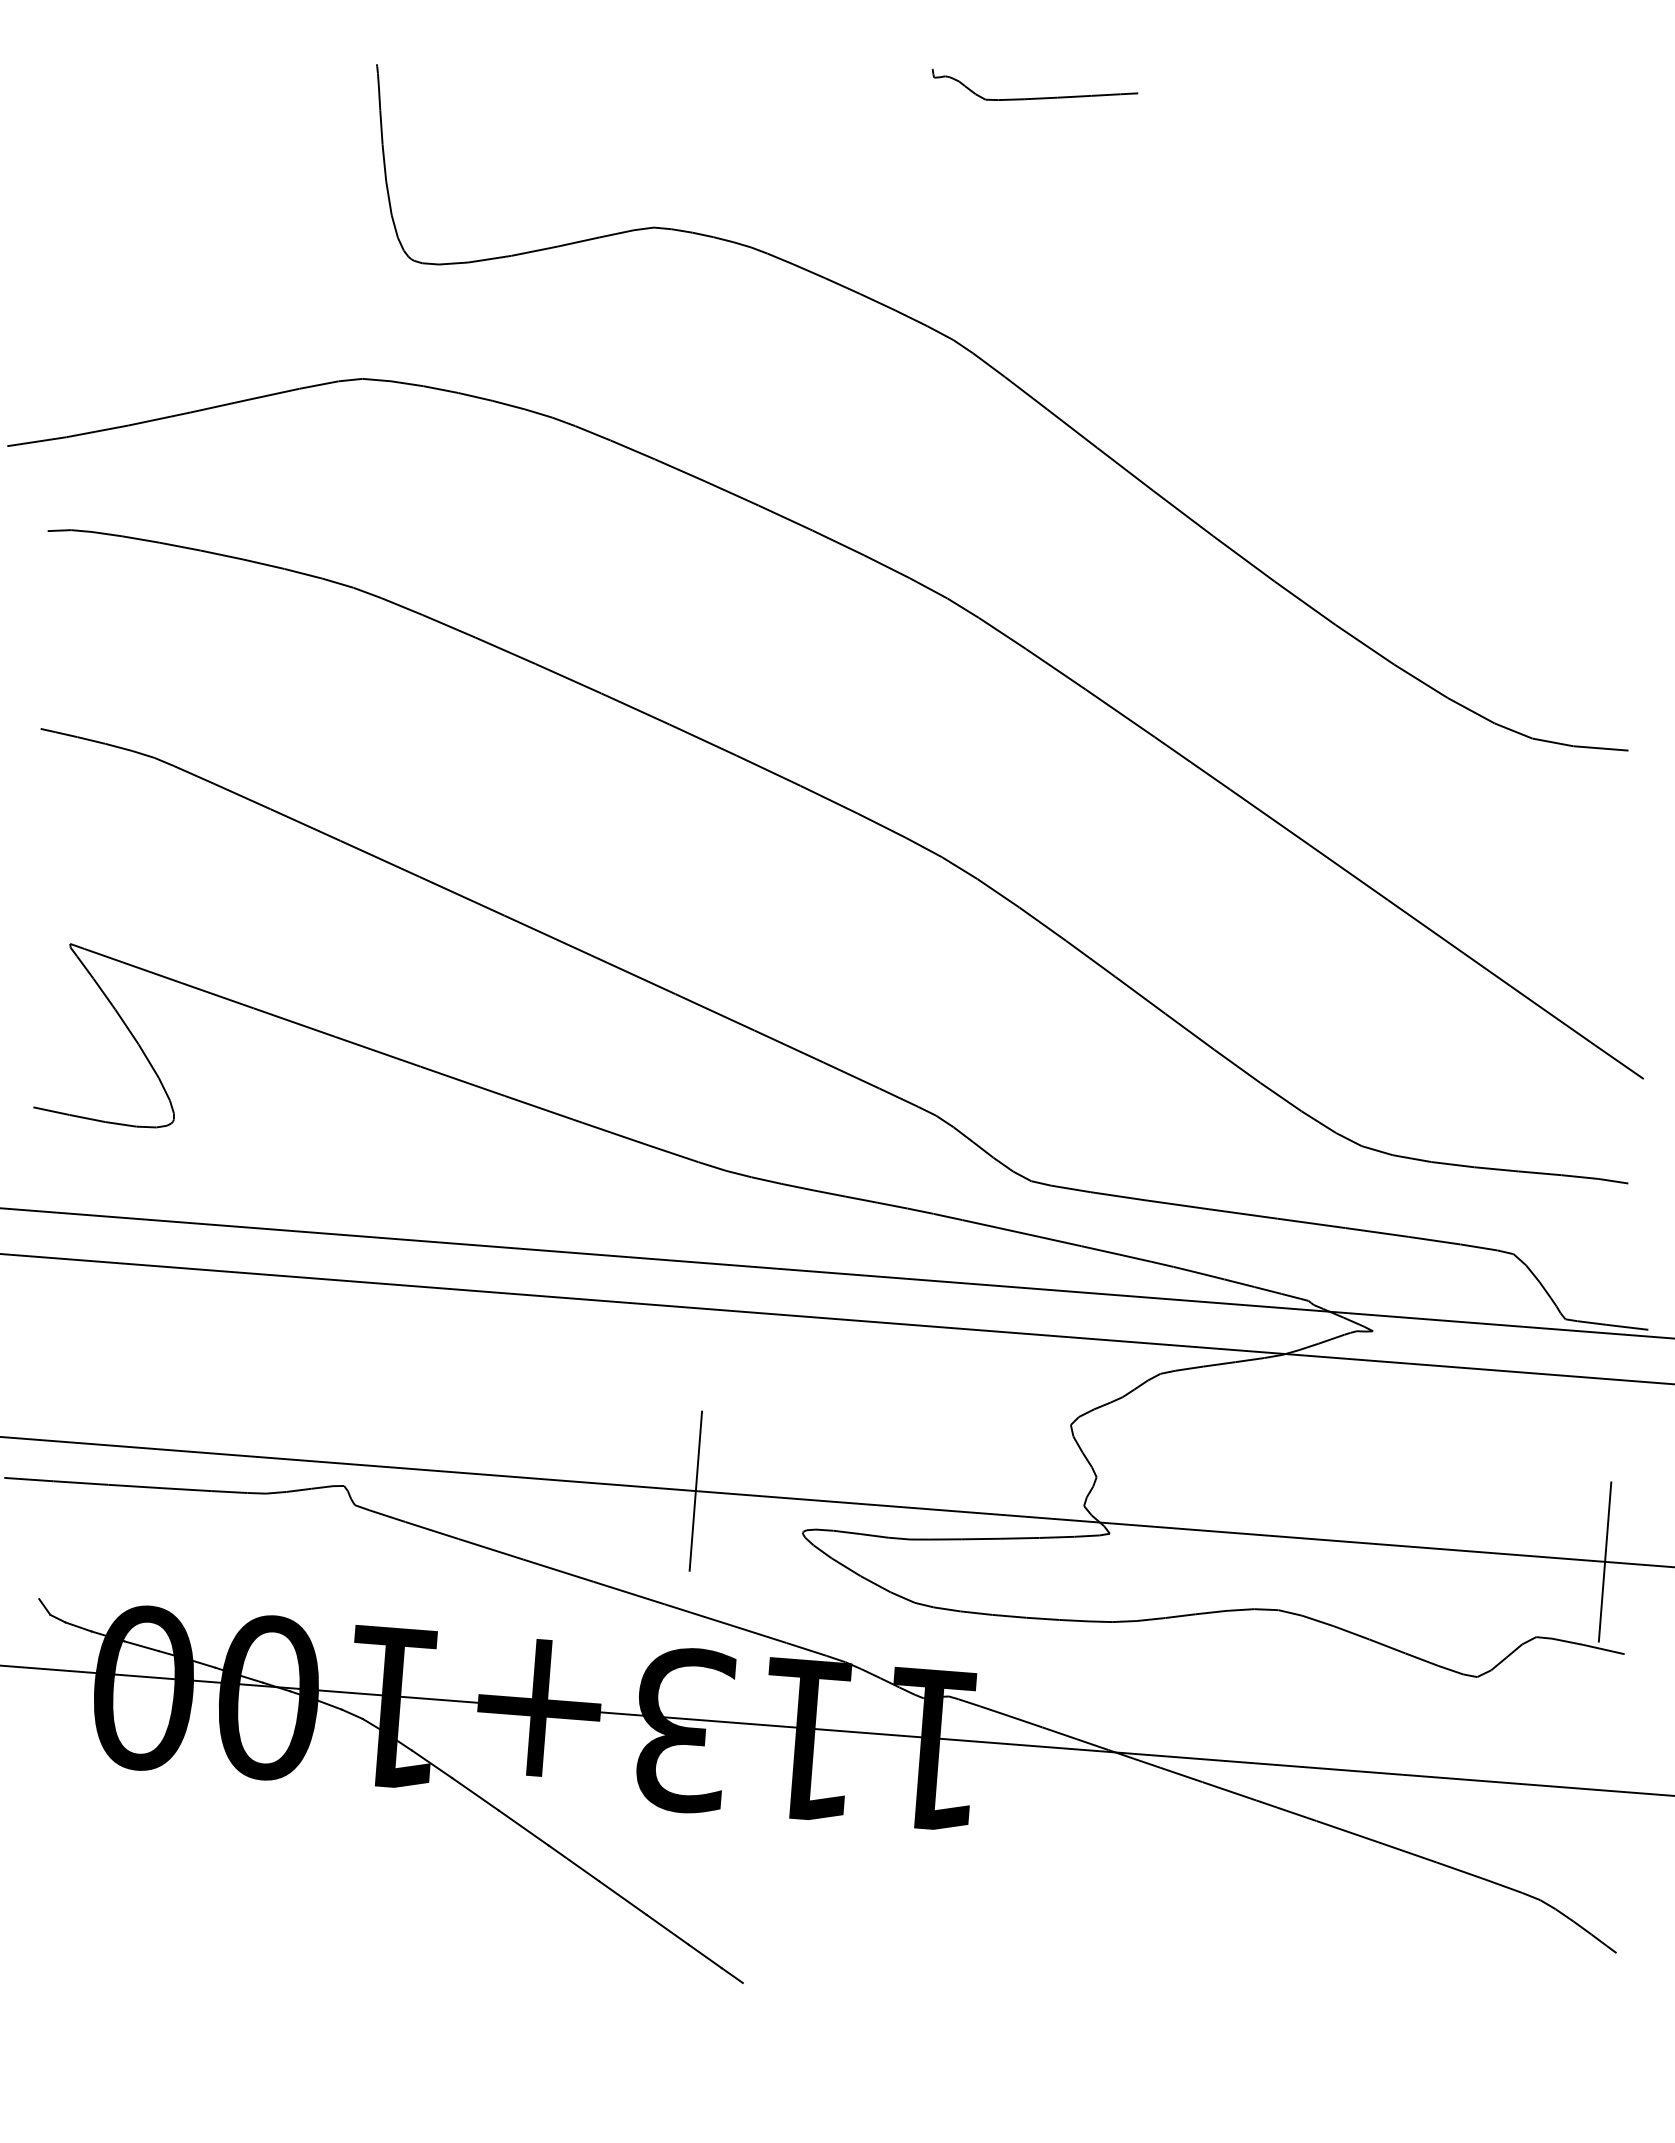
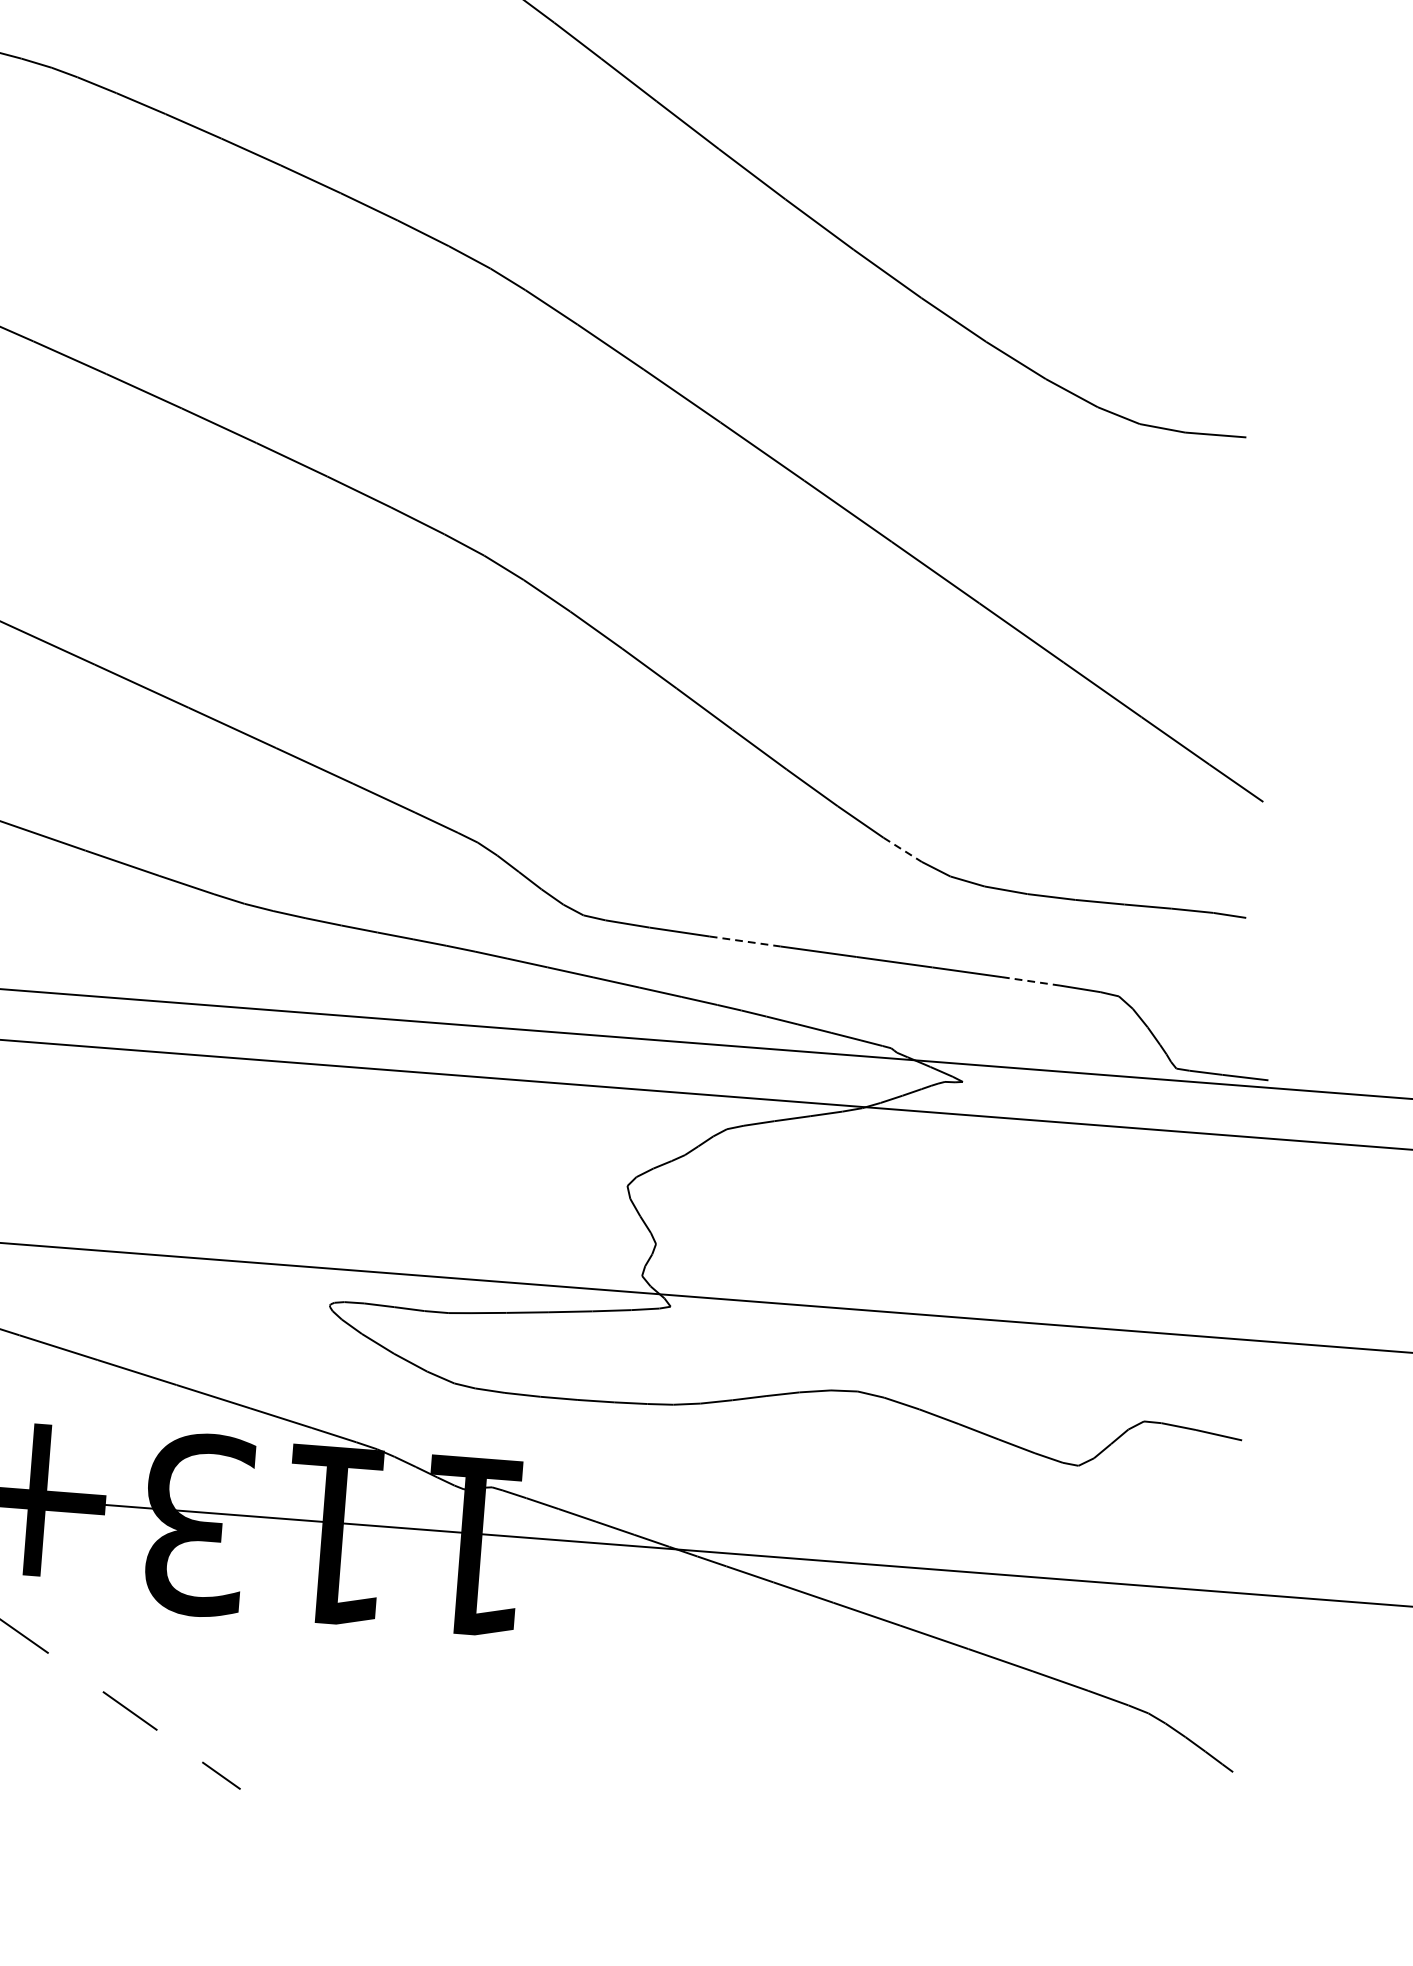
line: (1319, 1122) -> (903, 850), solid -> dashed
line: (1177, 1204) -> (745, 941), solid -> dashed
line: (1434, 1240) -> (1031, 981), solid -> dashed
line: (695, 1490) -> (210, 1258), removed
line: (1604, 1561) -> (1219, 1337), removed
line: (573, 1863) -> (75, 1672), removed
line: (667, 1929) -> (179, 1745), removed
line: (731, 1975) -> (250, 1797), removed

